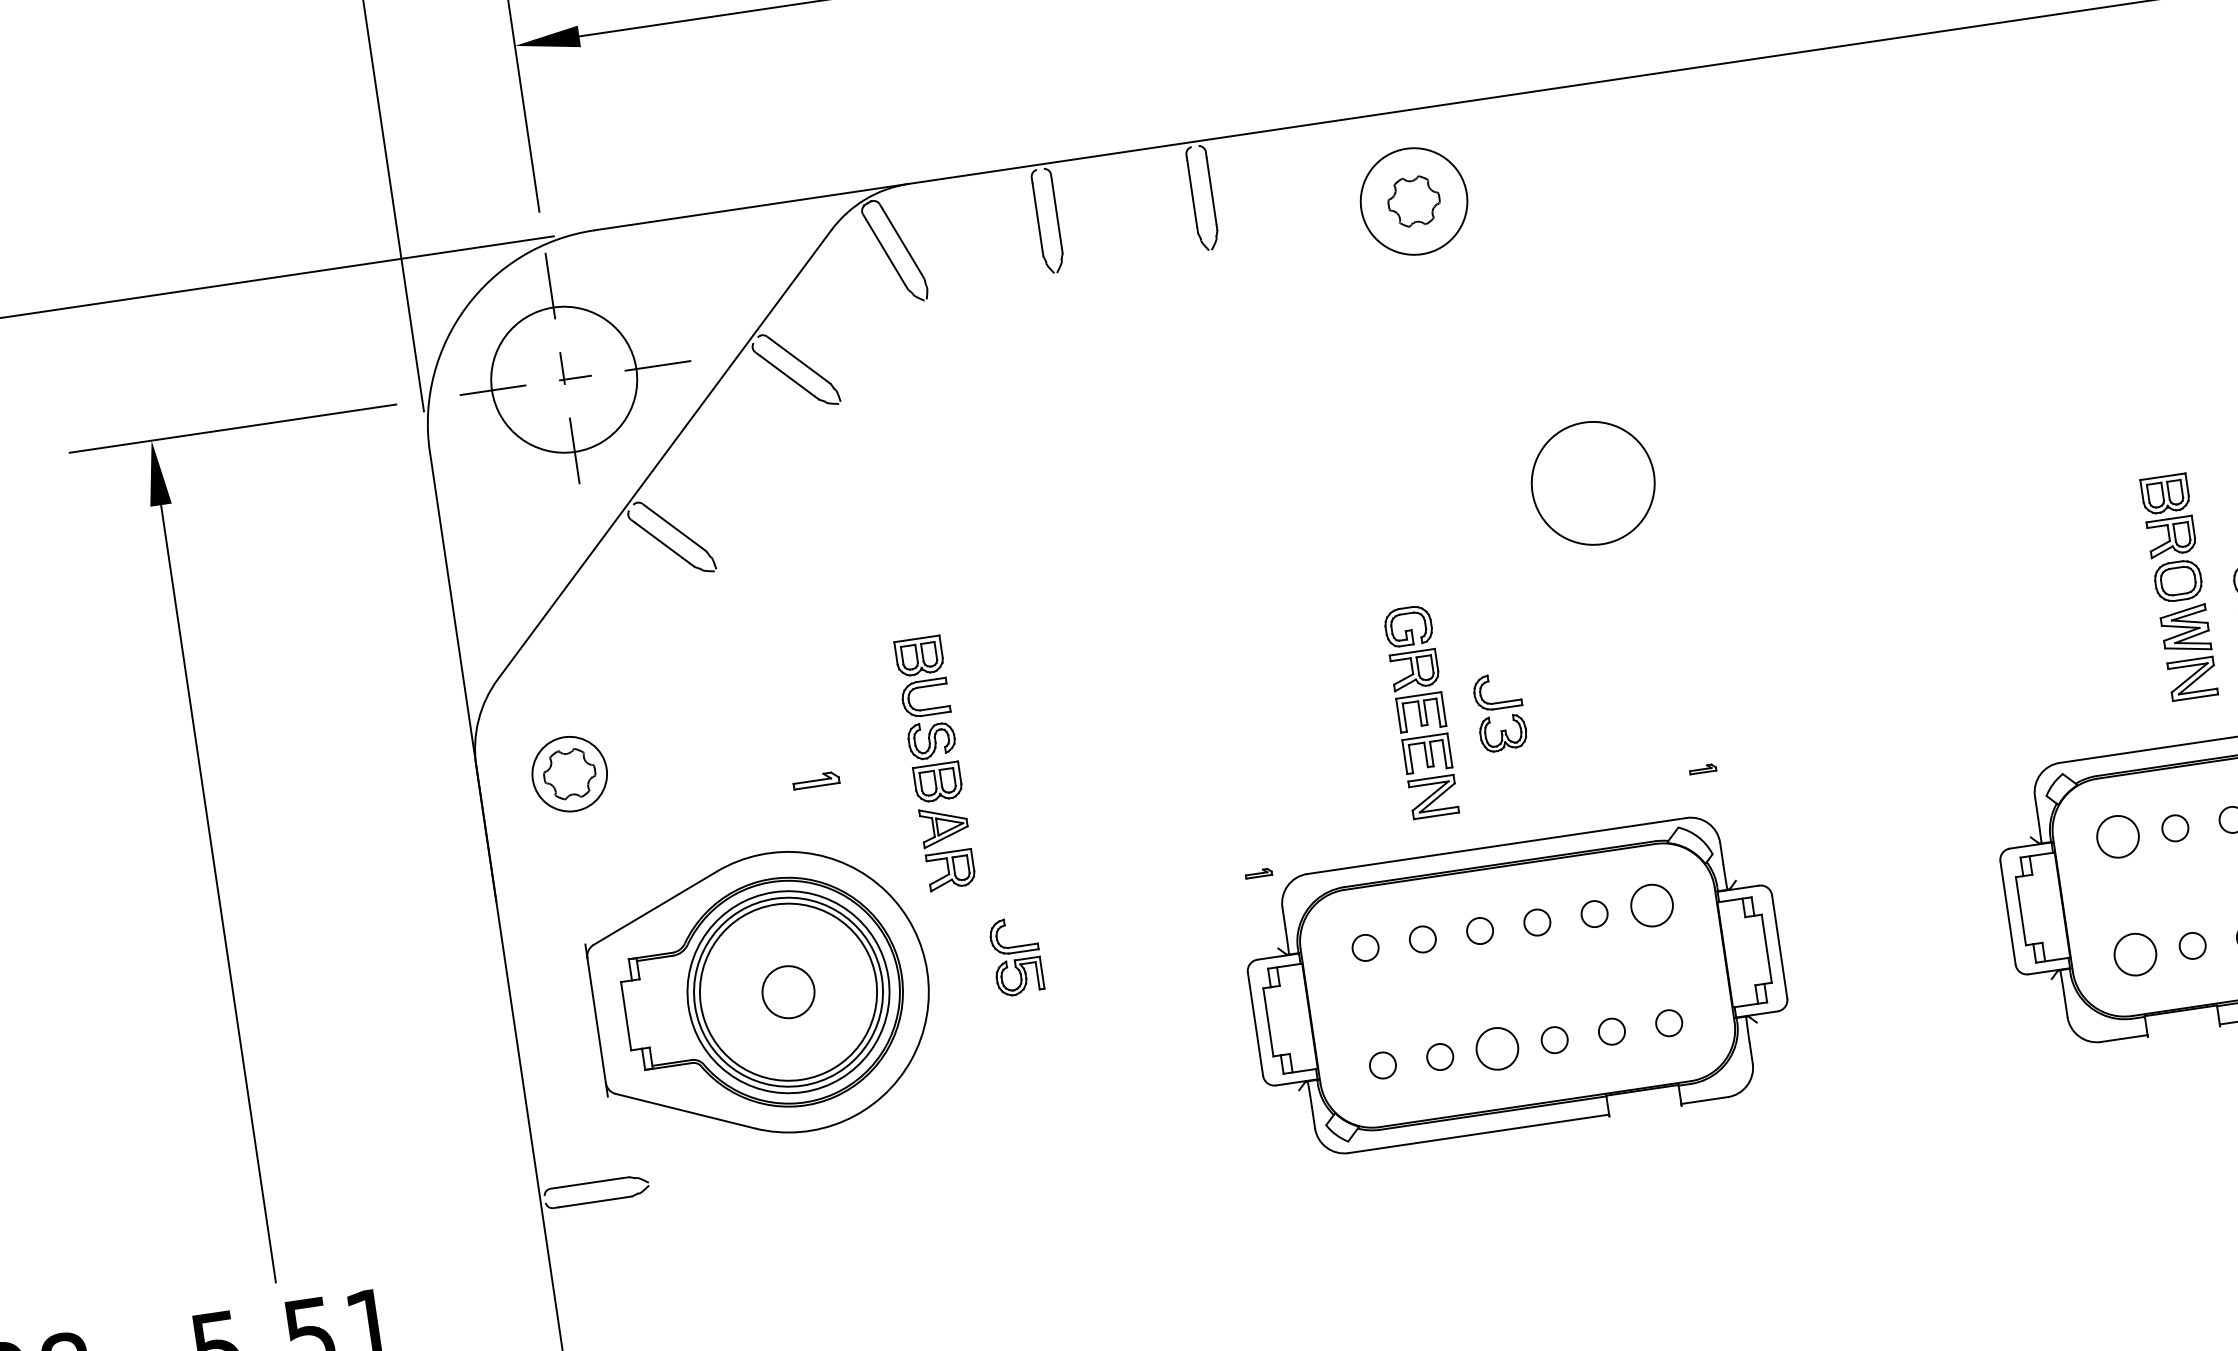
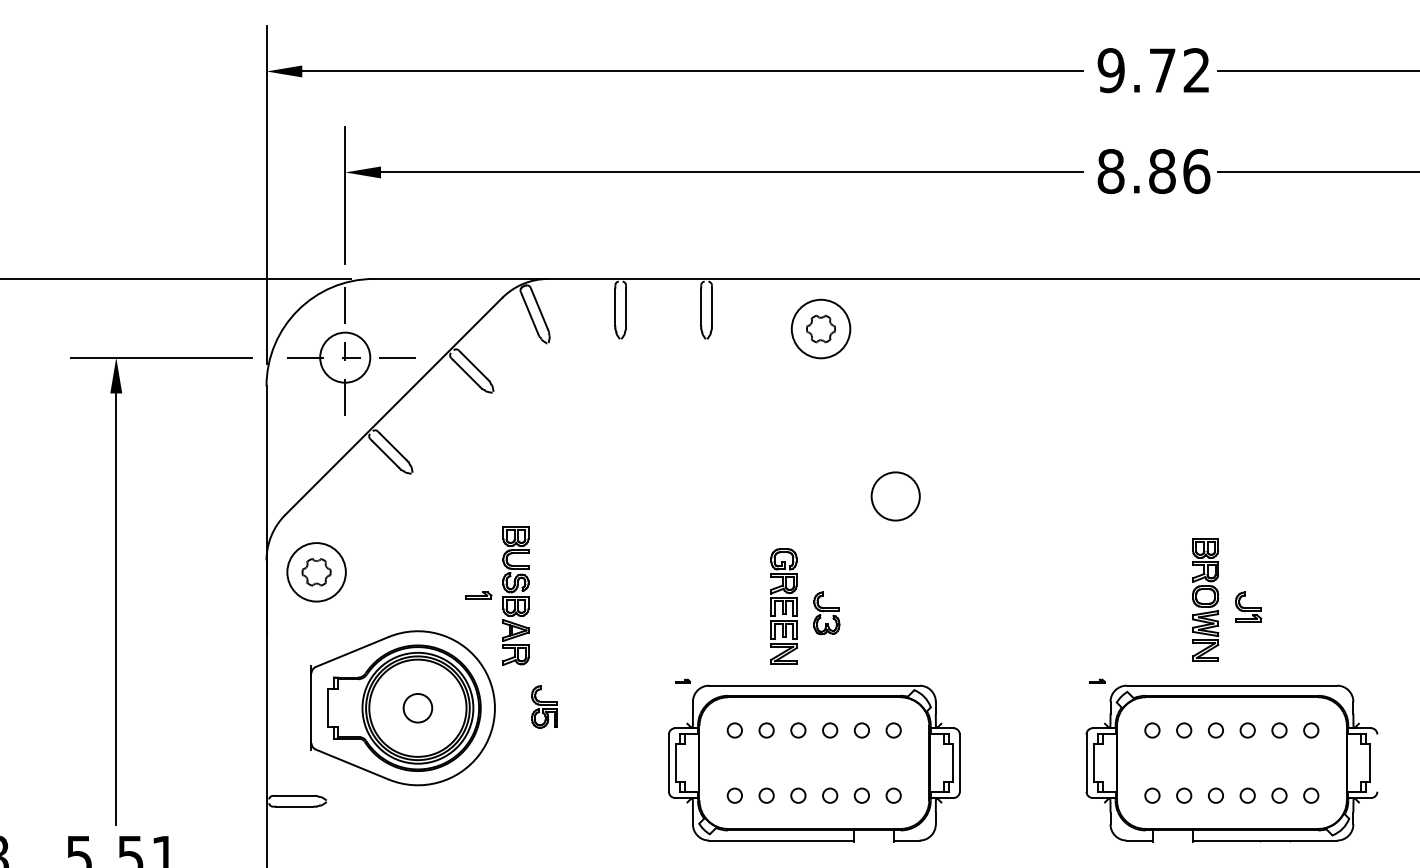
circle: (564, 379) -> (345, 357), size x0.62
circle: (1592, 483) -> (895, 496), size x0.71
part: (1702, 767) -> (1097, 680), moved
circle: (569, 774) -> (316, 572), size x1.43
part: (815, 780) -> (478, 595), moved
circle: (2118, 836) -> (1152, 730), size x0.62
circle: (1651, 905) -> (893, 730), size x0.62
circle: (2135, 953) -> (1152, 795), size x0.62
circle: (1497, 1048) -> (798, 795), size x0.62

